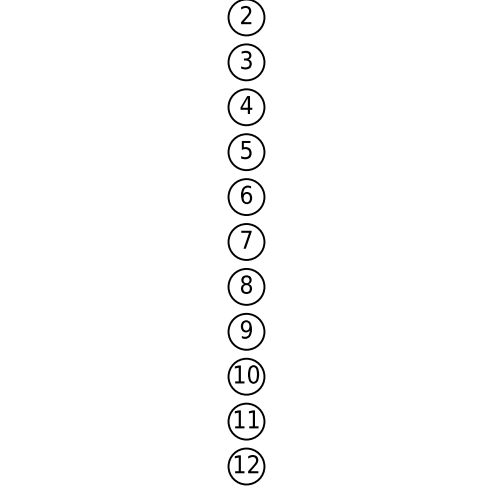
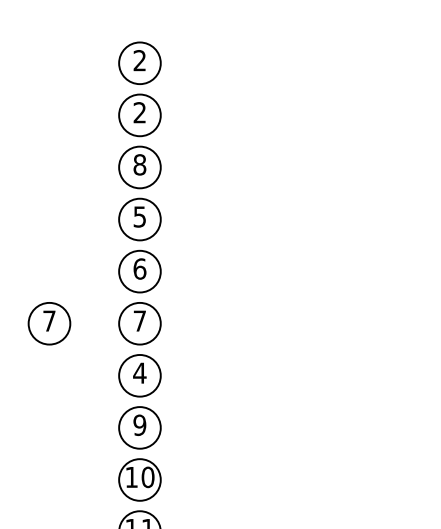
text: (246, 60) -> (139, 113), 3 -> 2
text: (246, 104) -> (139, 164), 4 -> 8
part: (168, 241) -> (49, 323), added
text: (246, 284) -> (139, 373), 8 -> 4

